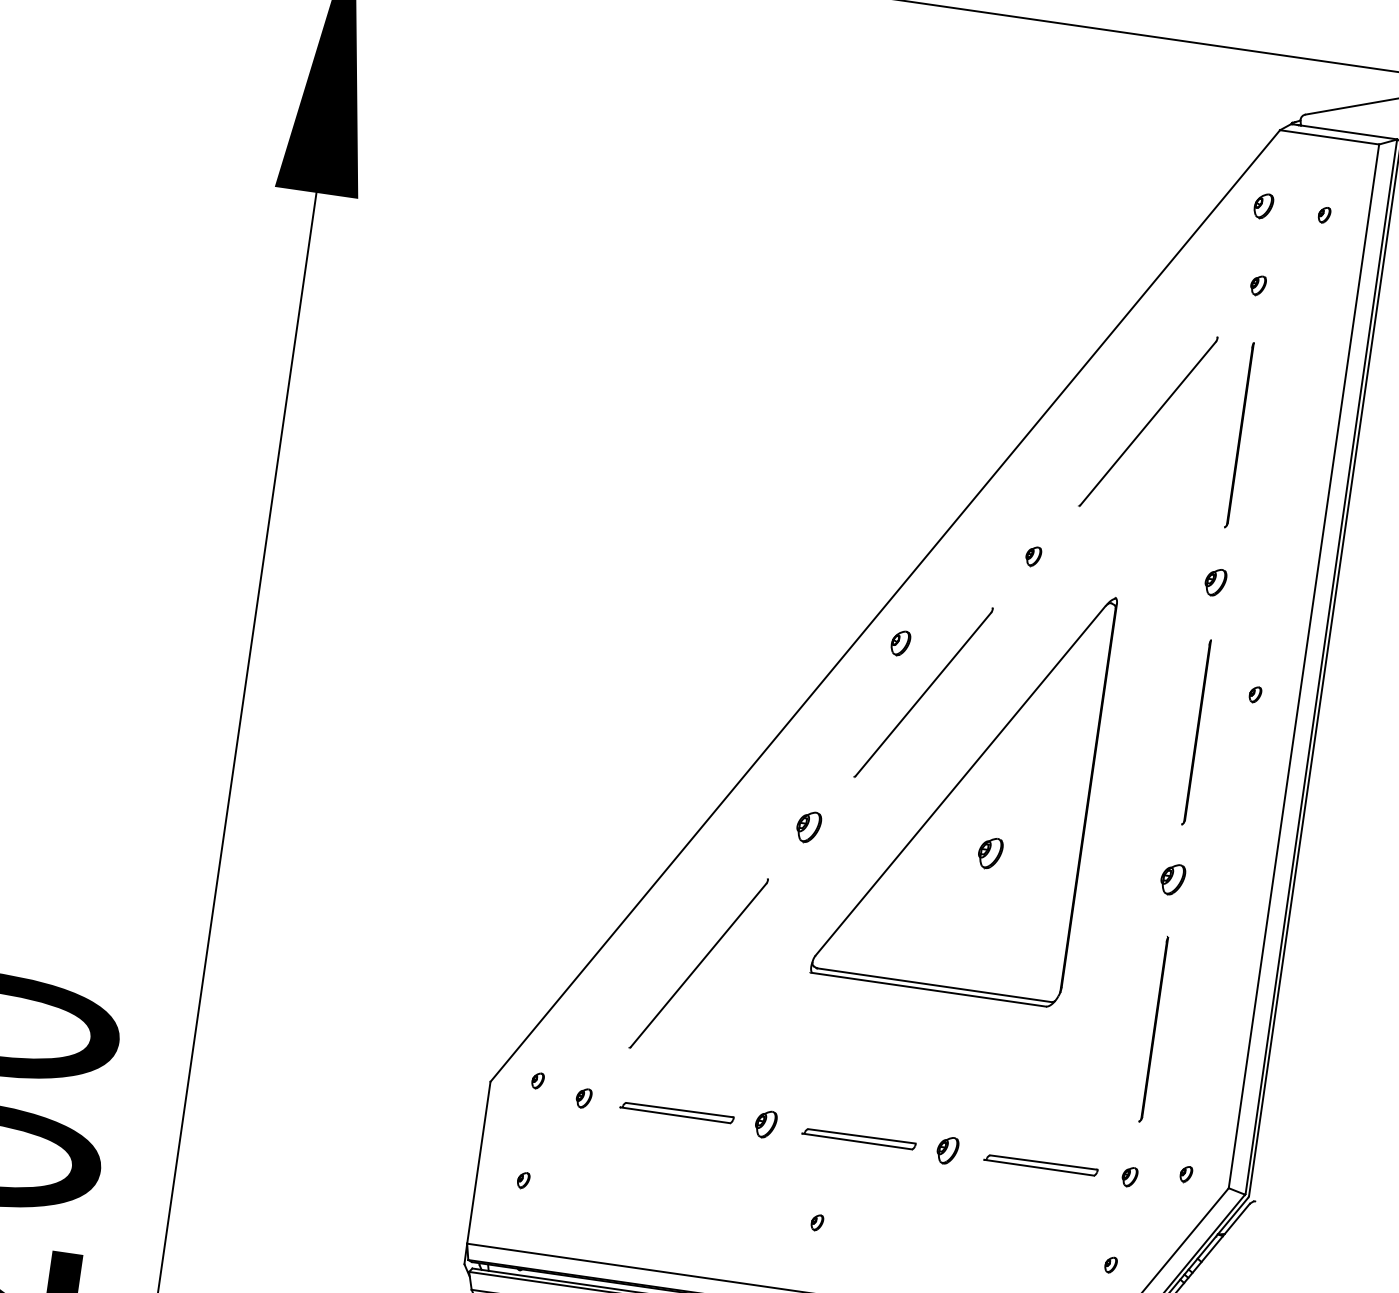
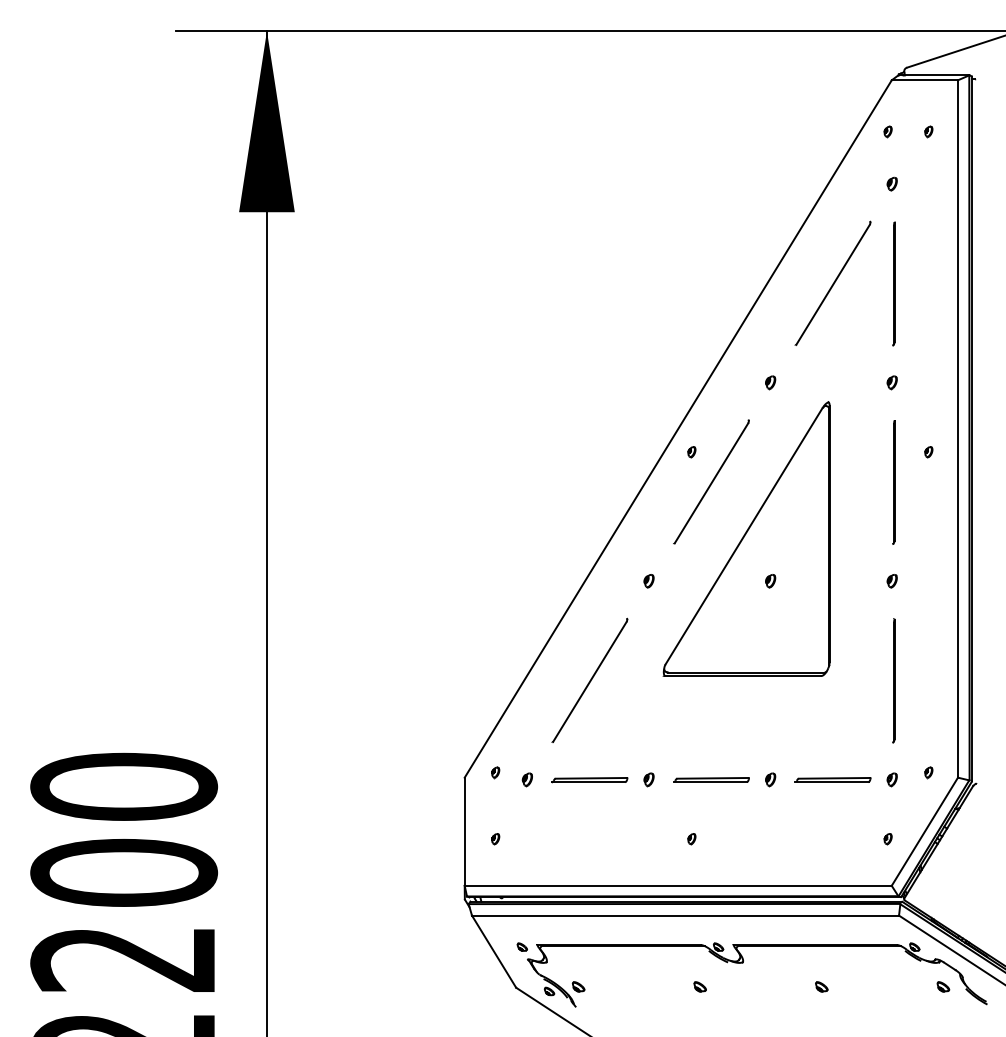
part: (1262, 205) -> (887, 131), size x0.62
part: (1214, 582) -> (891, 382), size x0.71
part: (900, 644) -> (691, 452), size x0.62
part: (807, 827) -> (648, 581), size x0.62
part: (990, 854) -> (770, 581), size x0.62
part: (1171, 880) -> (891, 581), size x0.62
part: (765, 1124) -> (648, 779), size x0.71
part: (947, 1150) -> (770, 779), size x0.71

